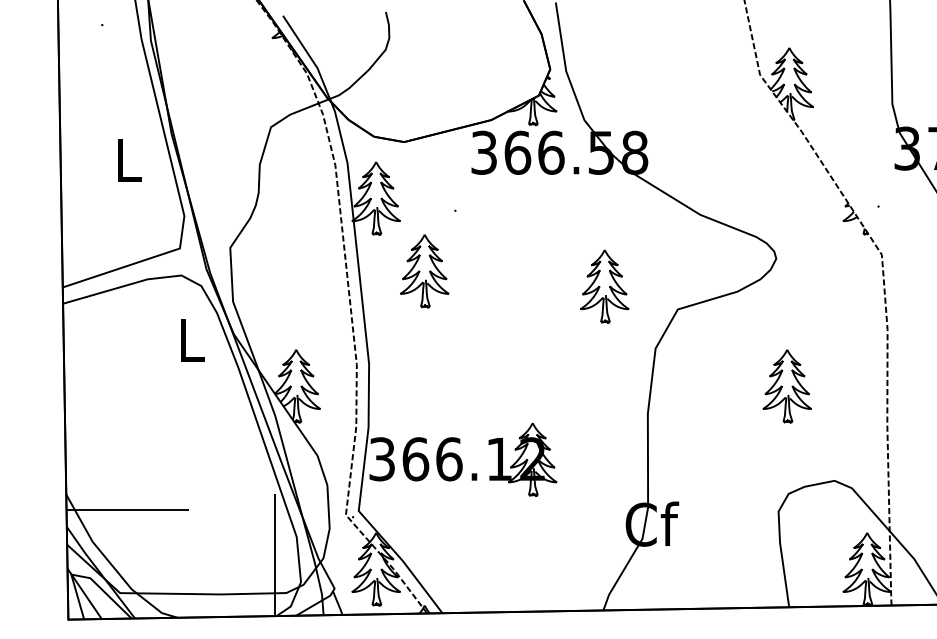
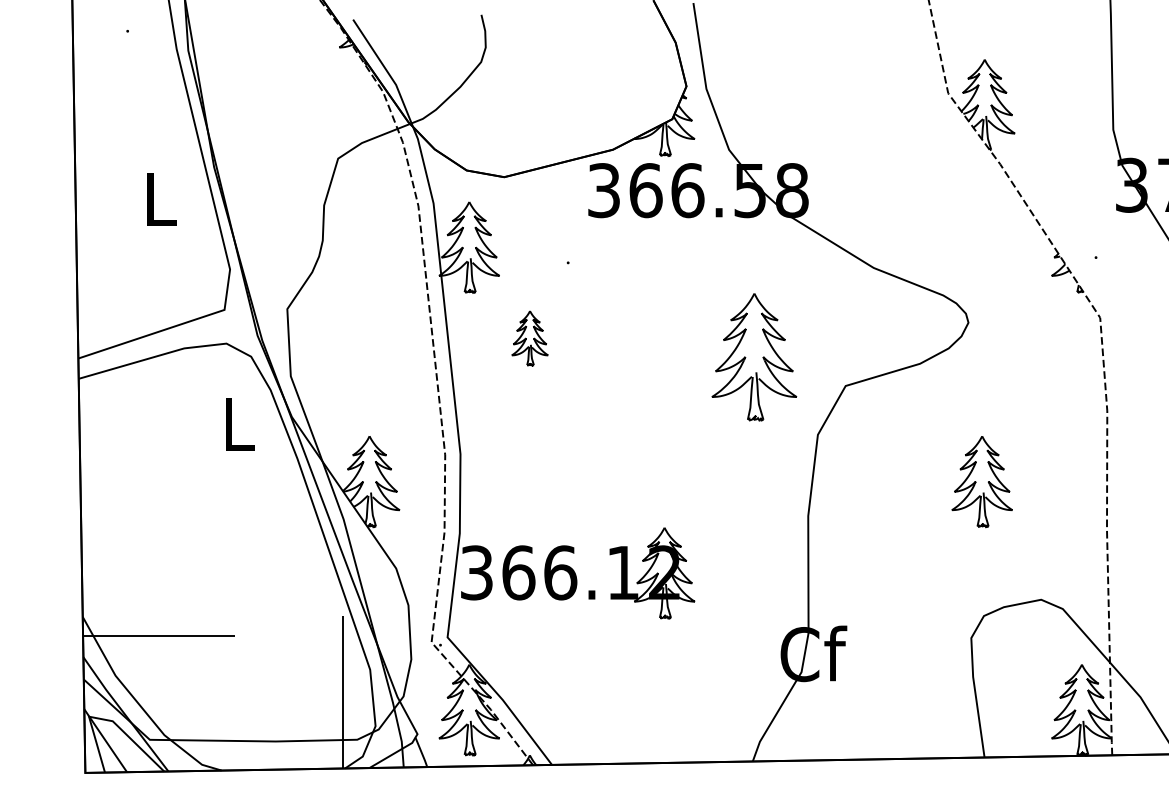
part: (424, 271) -> (529, 338), size x0.6
part: (604, 286) -> (754, 357), size x1.4

